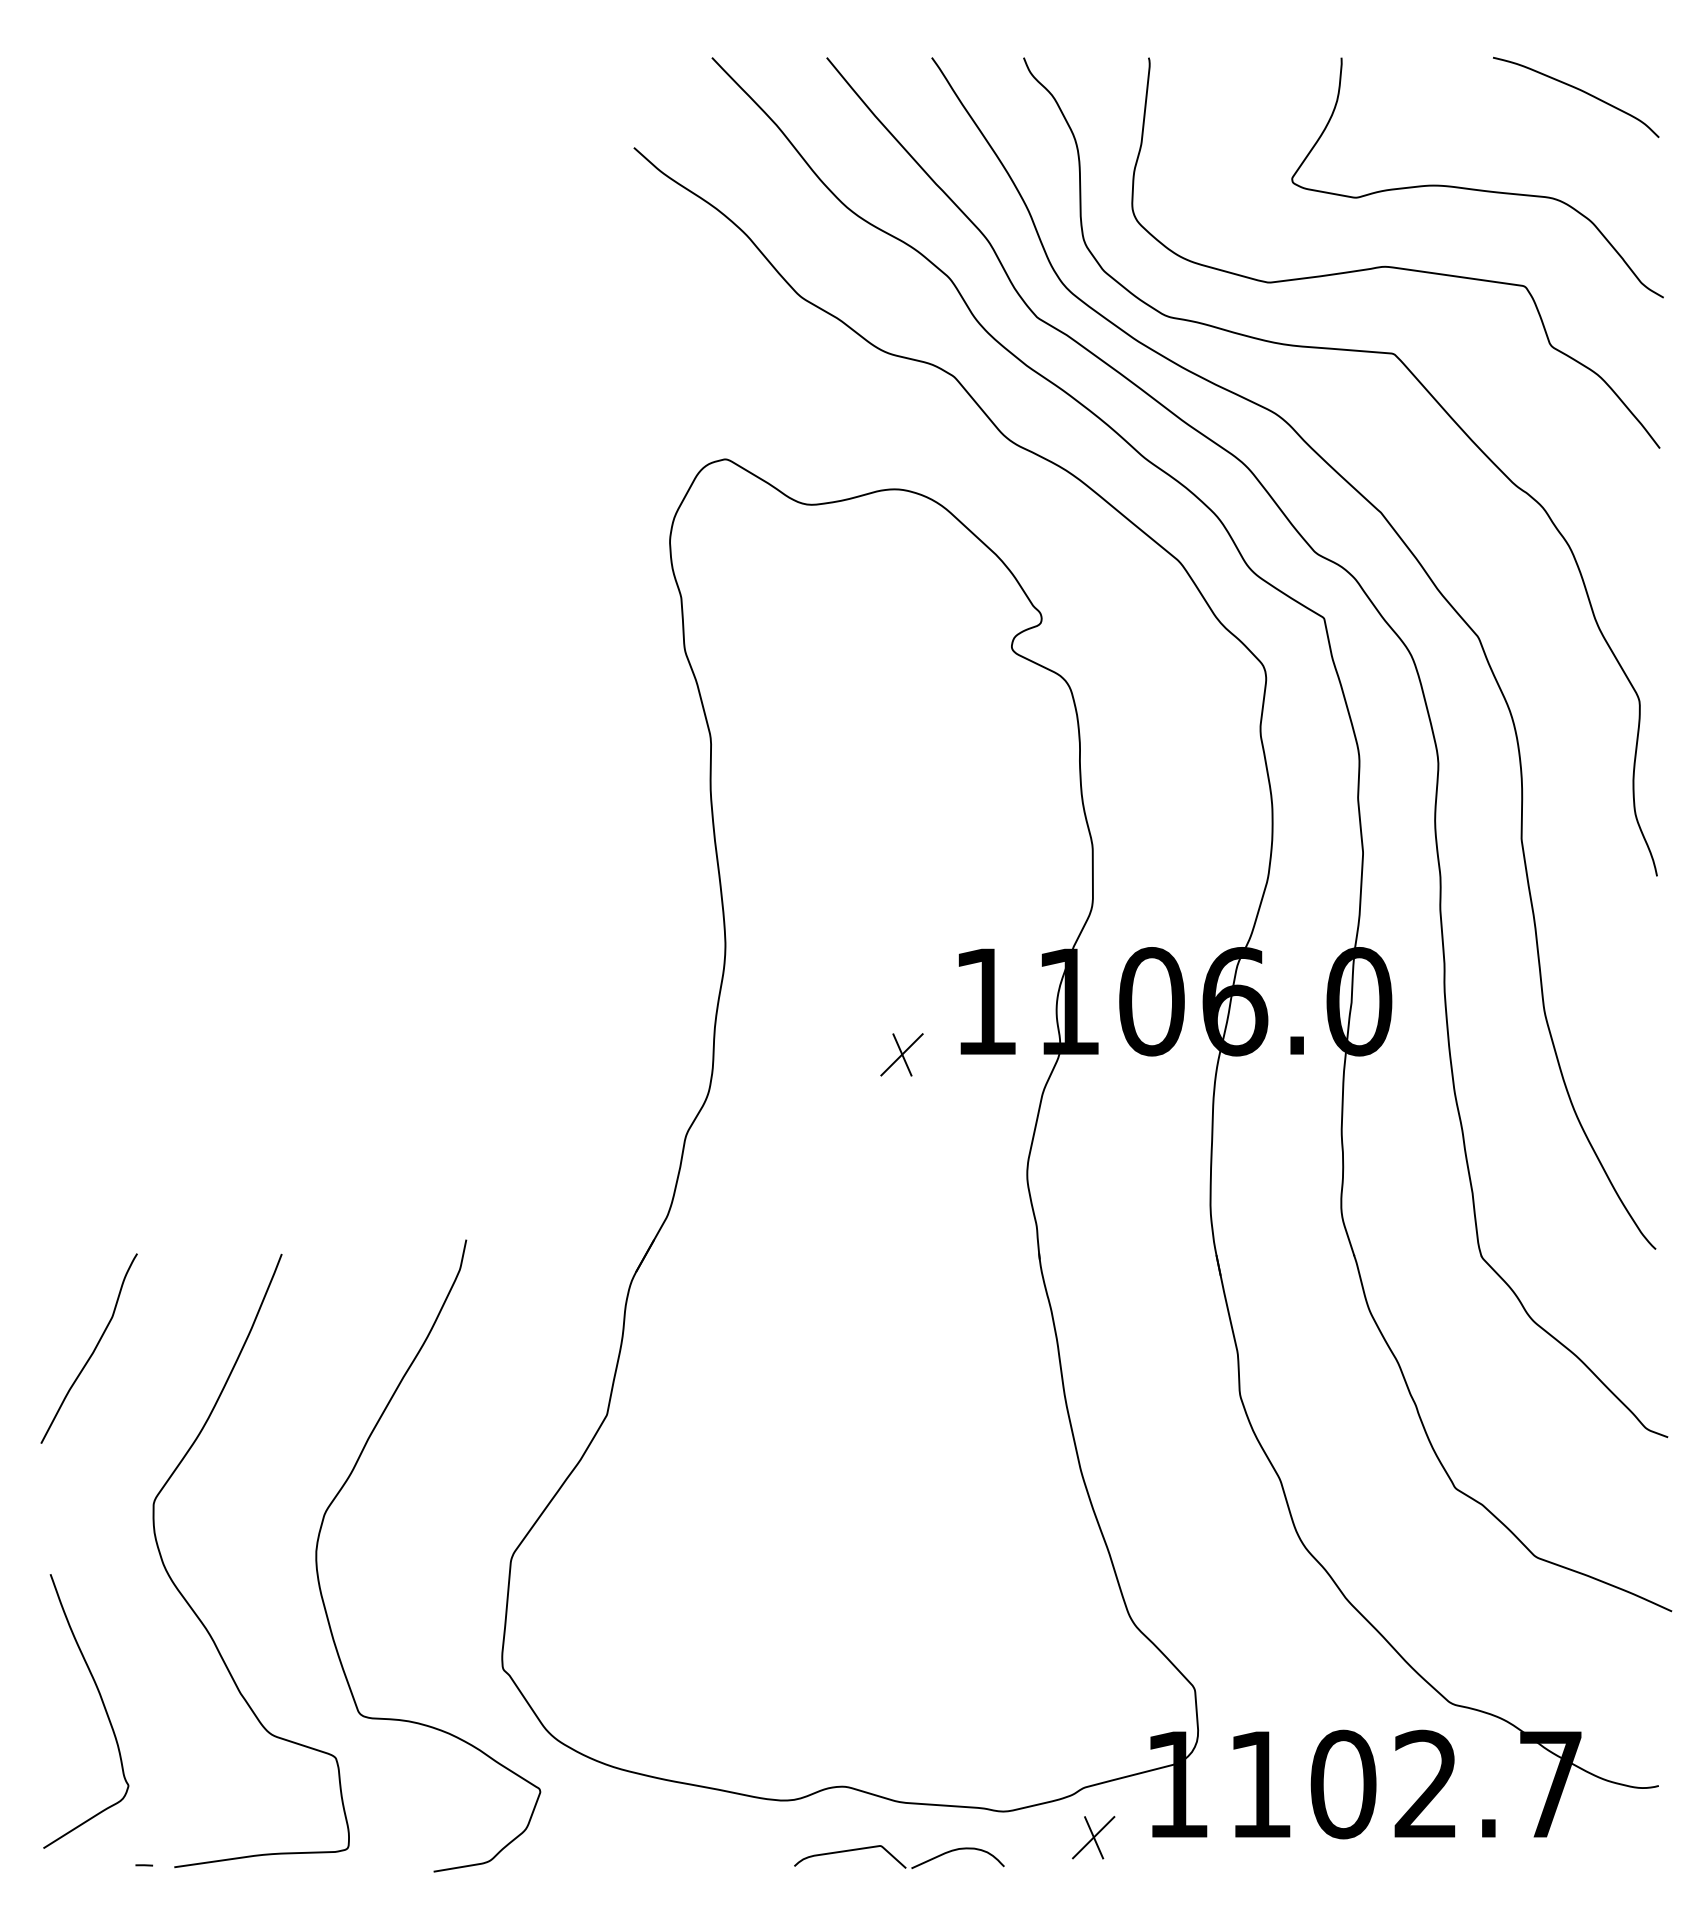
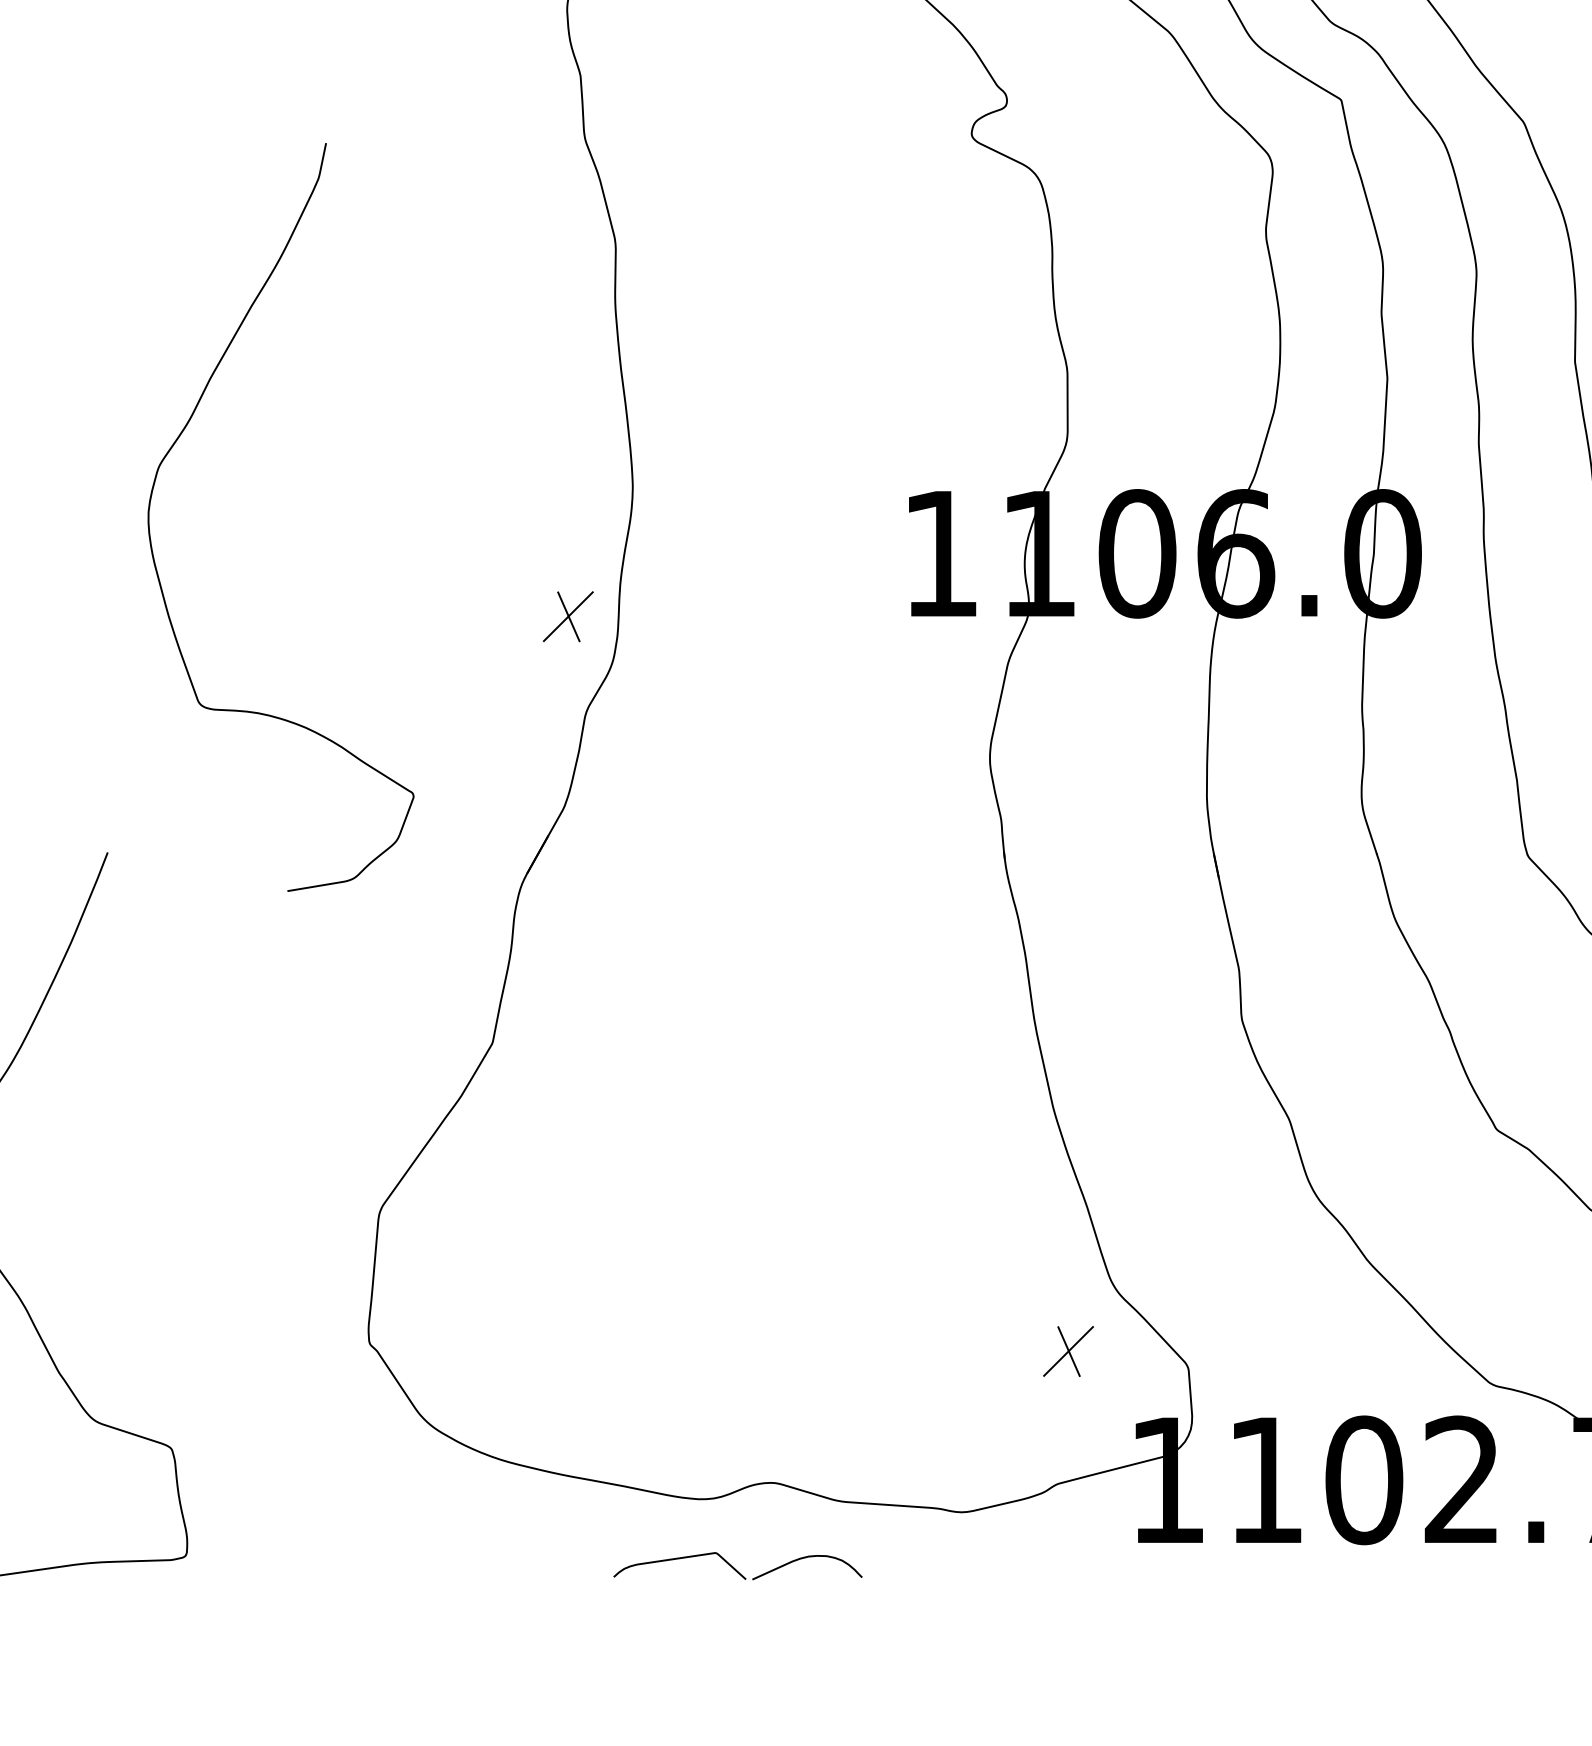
part: (901, 1054) -> (567, 616), moved
curve: (337, 1496) -> (173, 447), moved
part: (1093, 1837) -> (1068, 1351), moved
part: (899, 1856) -> (738, 1565), moved

